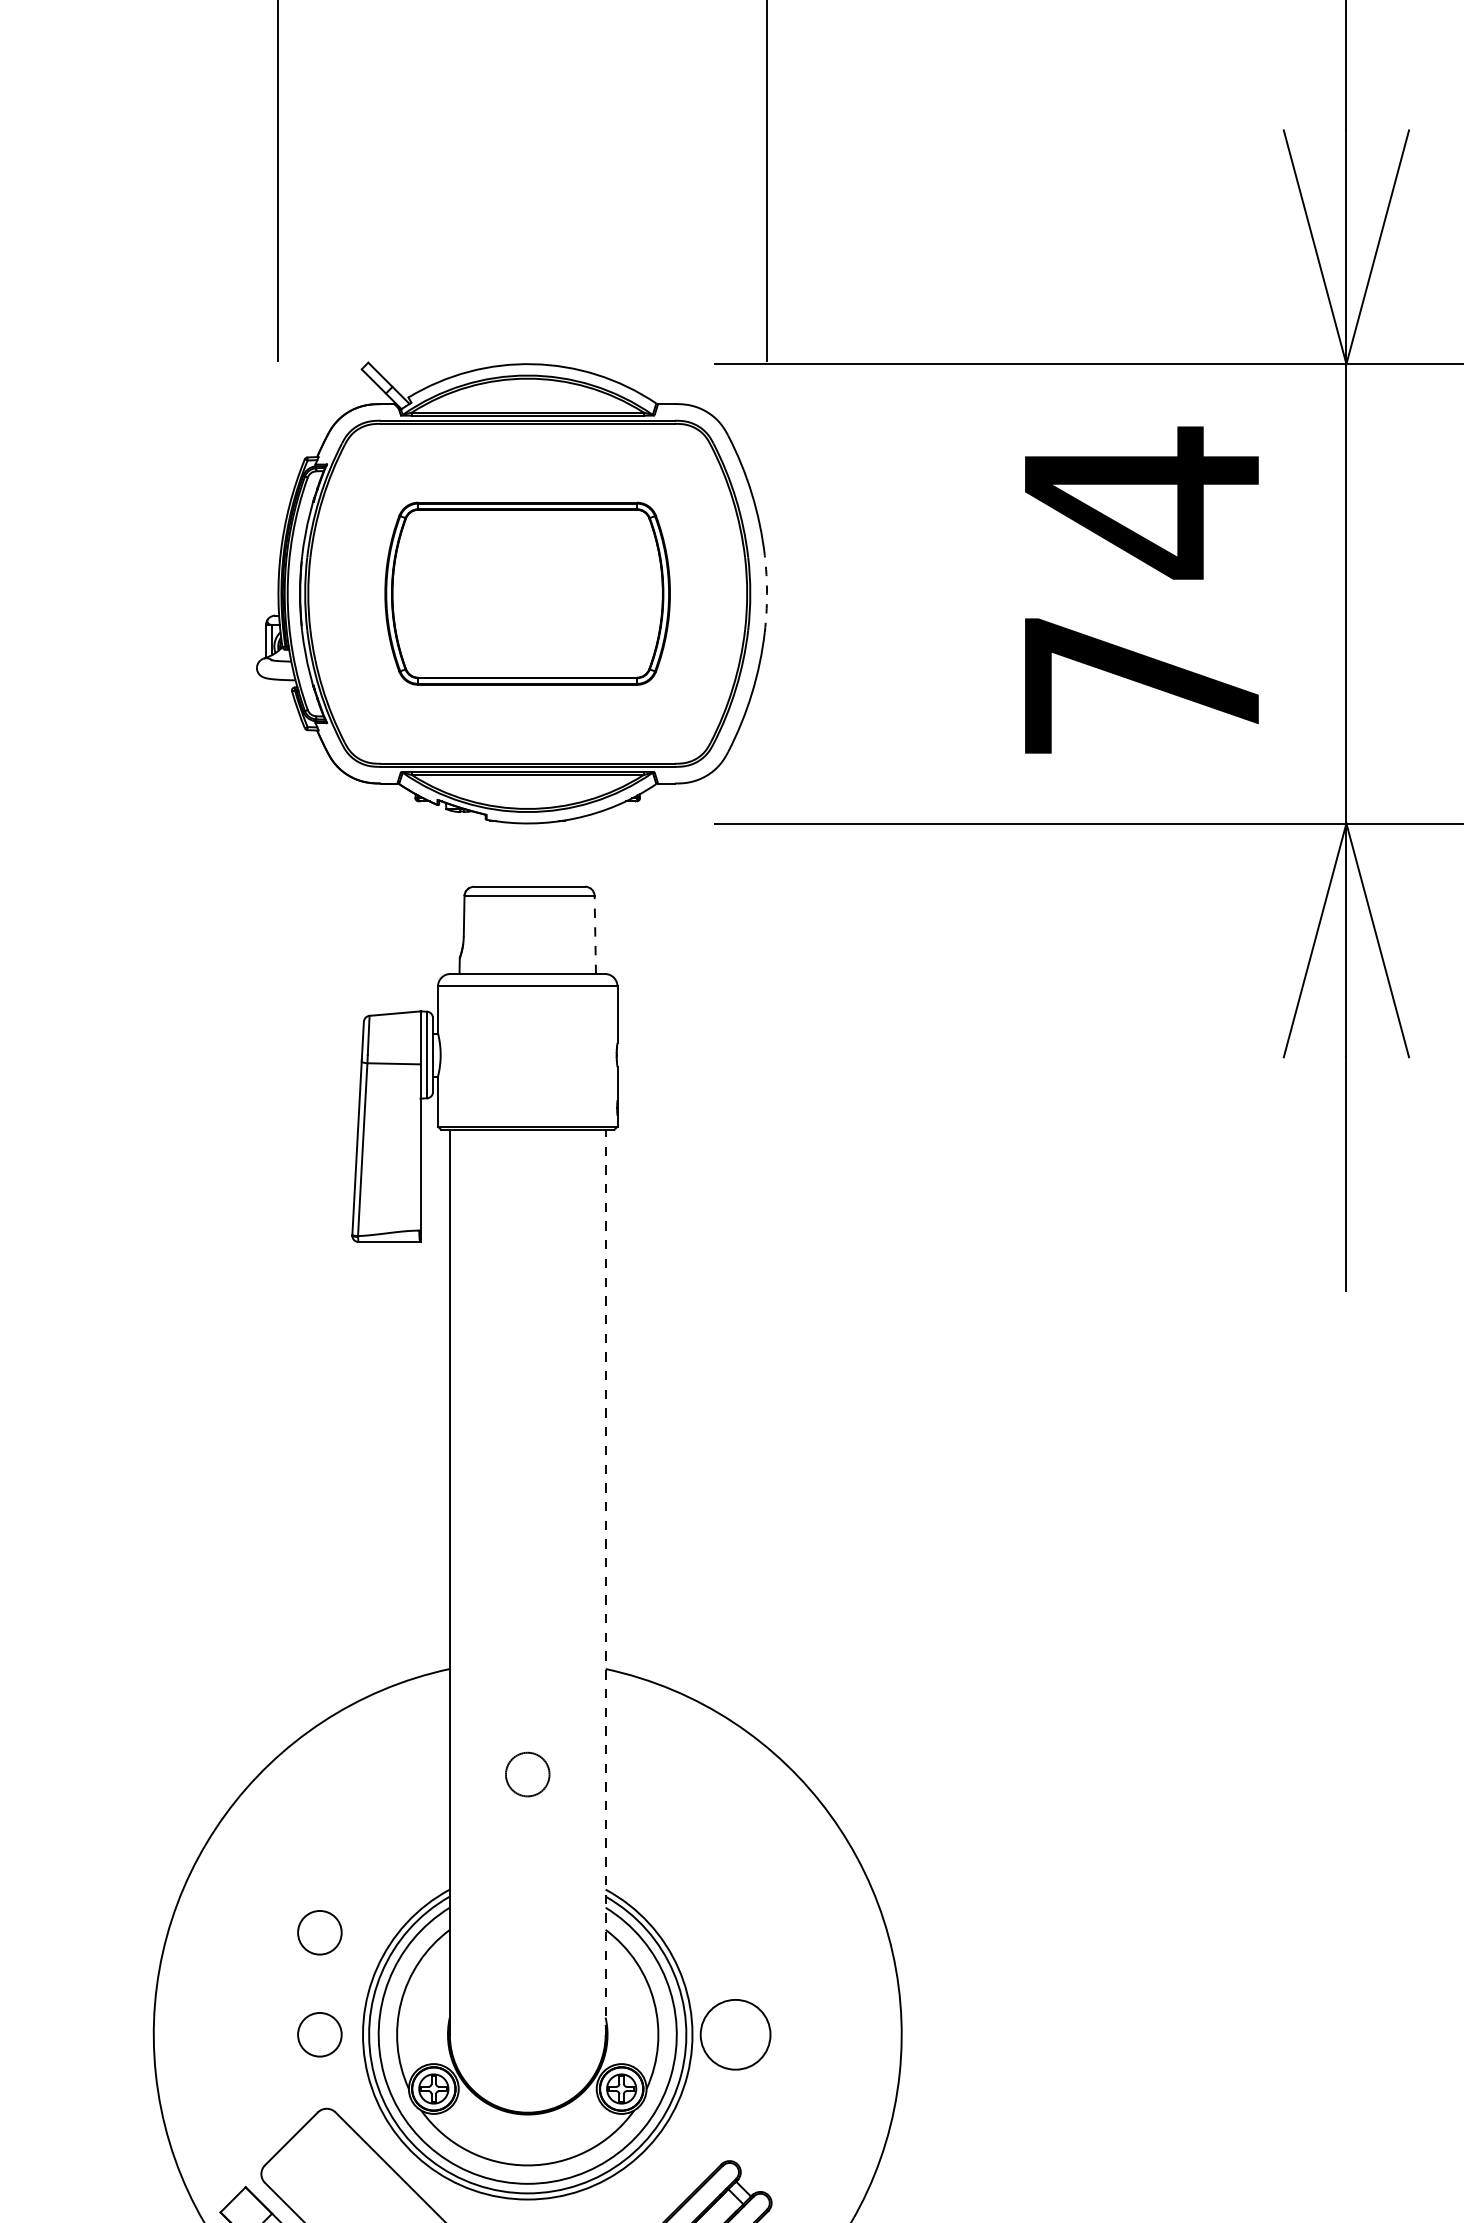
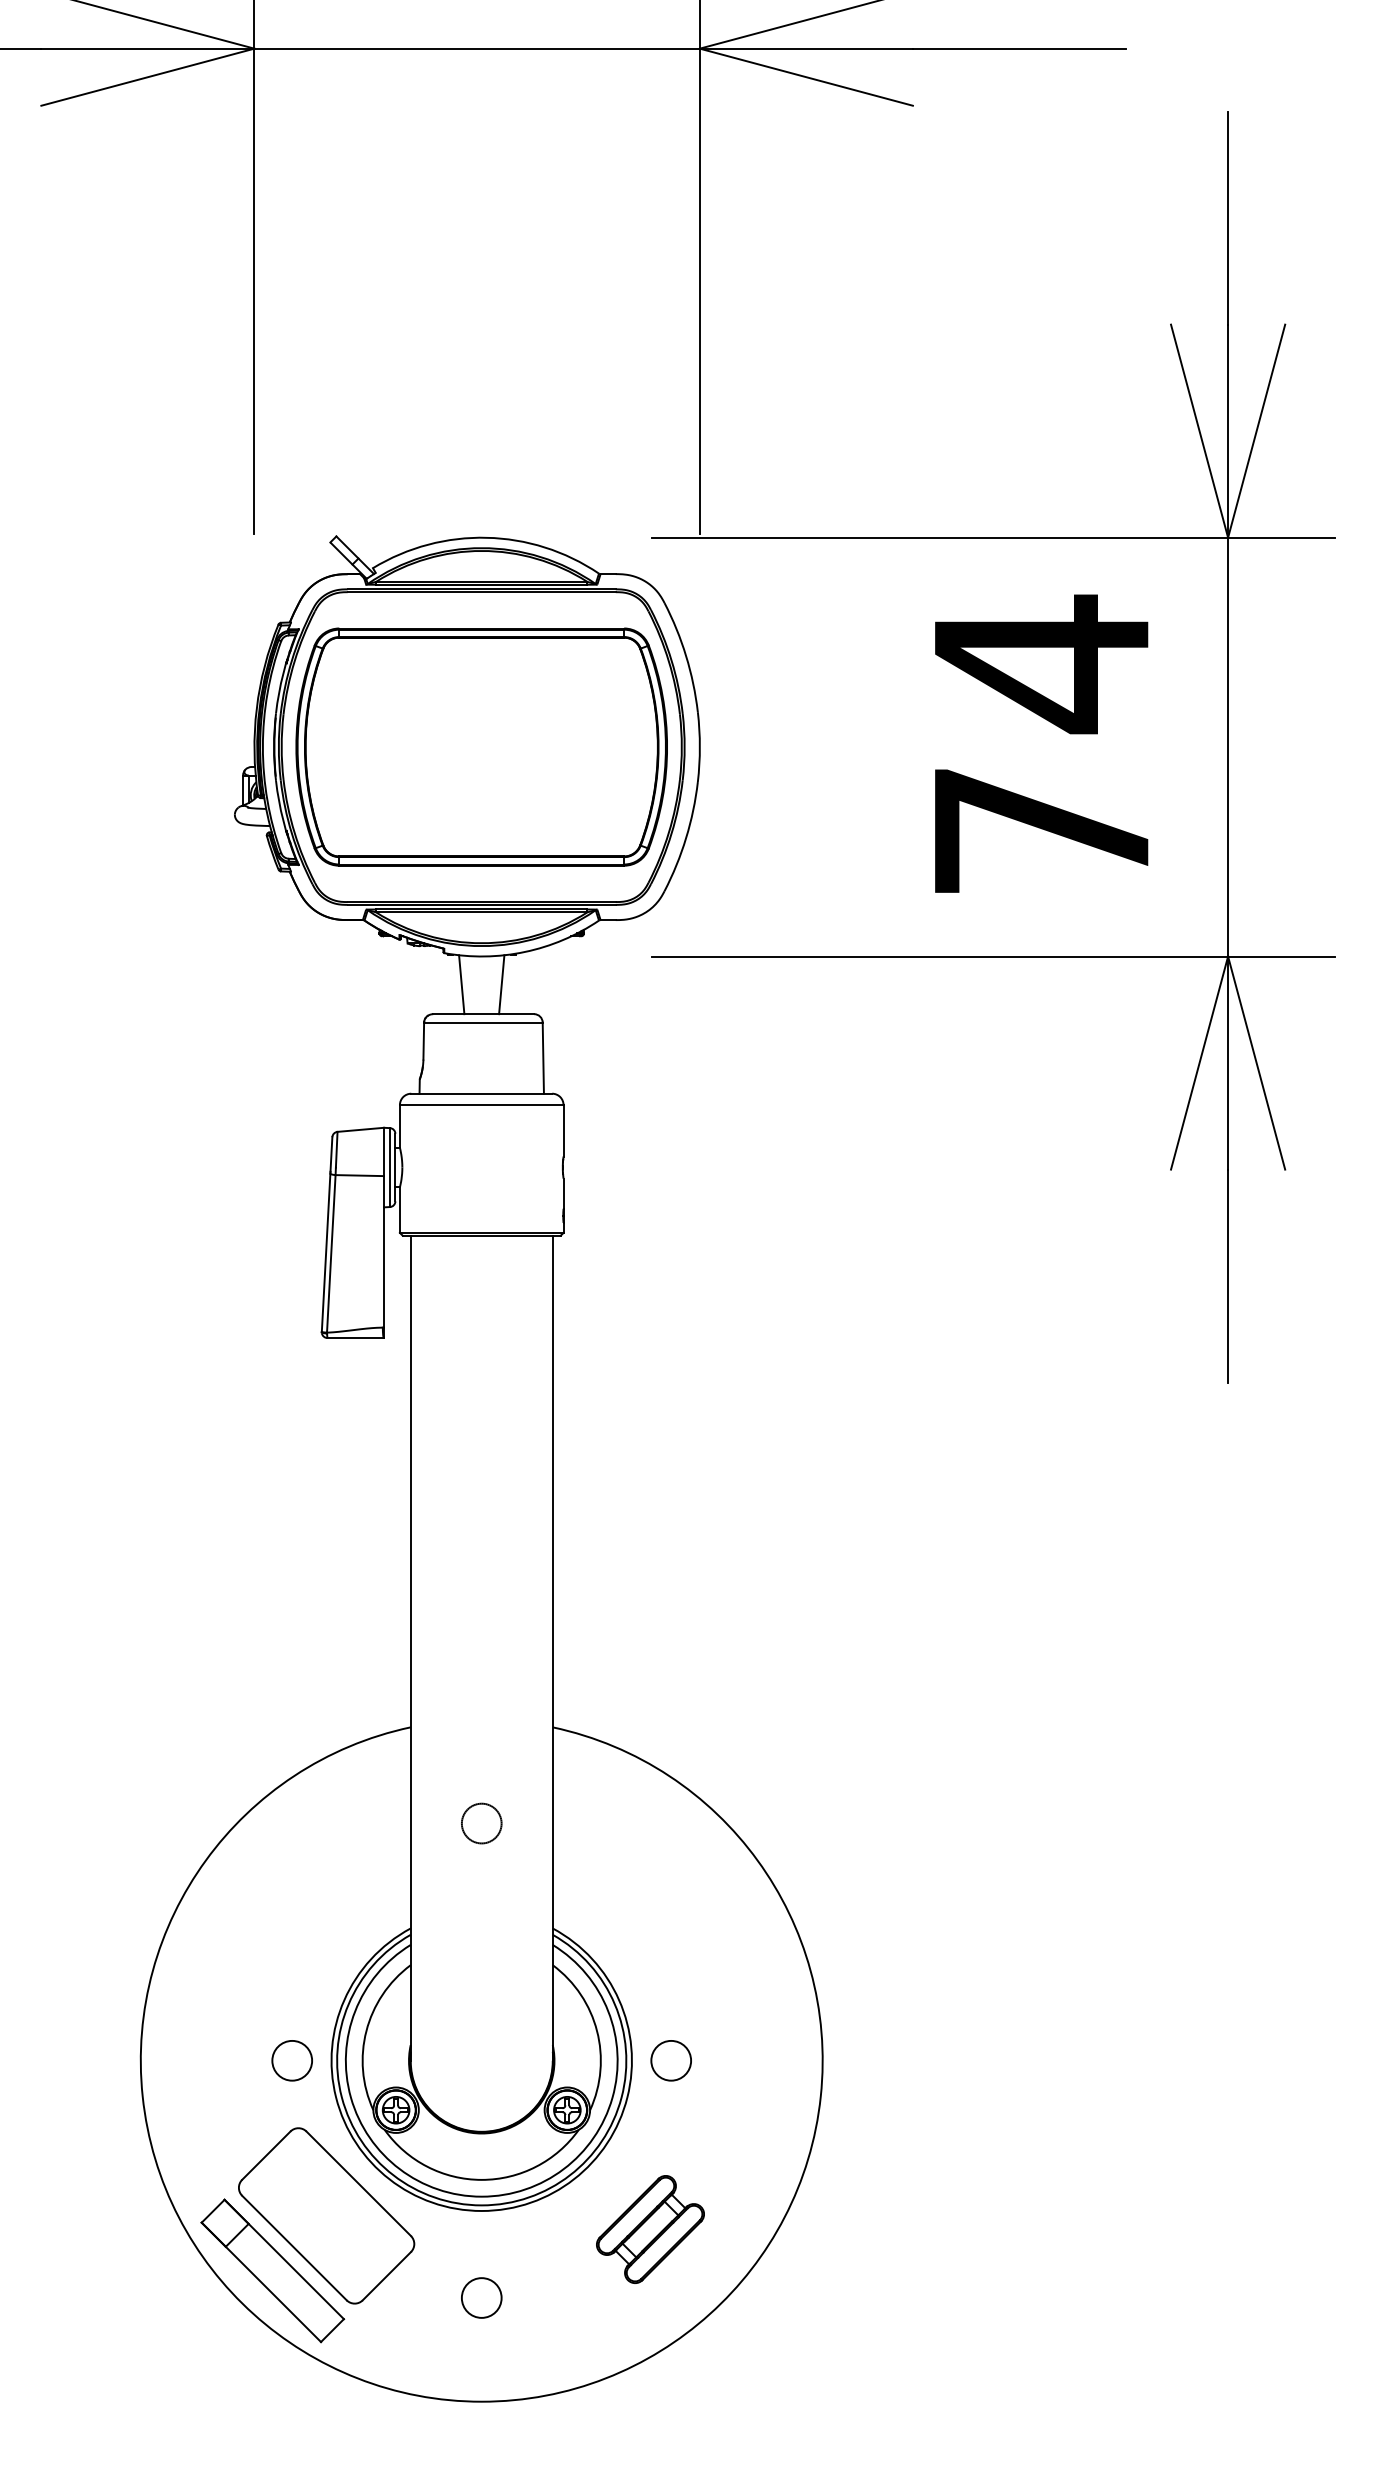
part: (527, 593) -> (481, 746), size x1.43
arc: (766, 594) -> (699, 747), dashed -> solid
line: (505, 854) -> (461, 984), added
line: (549, 854) -> (501, 984), added
line: (595, 935) -> (543, 1058), dashed -> solid
line: (605, 1582) -> (552, 1648), dashed -> solid
circle: (319, 1932) -> (291, 1967), removed
circle: (735, 2034) -> (671, 2060), size x0.62

